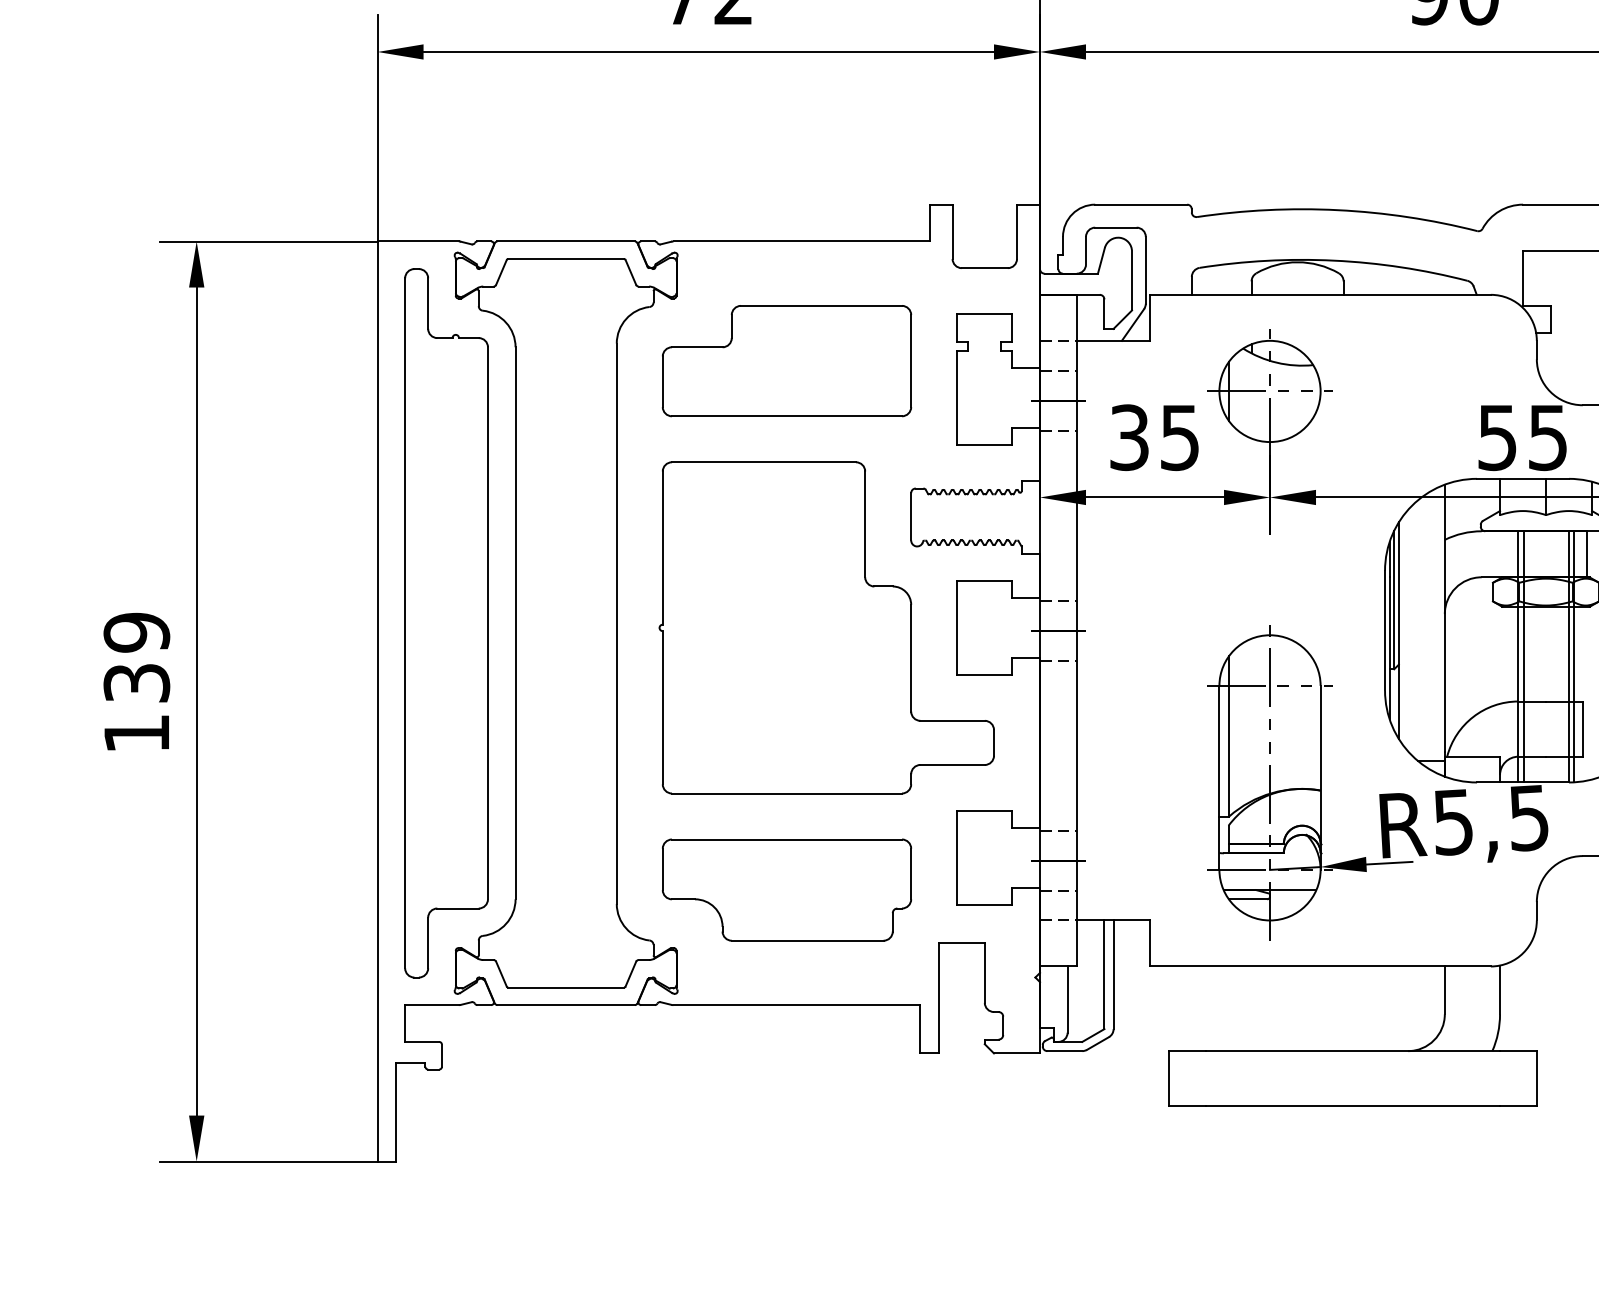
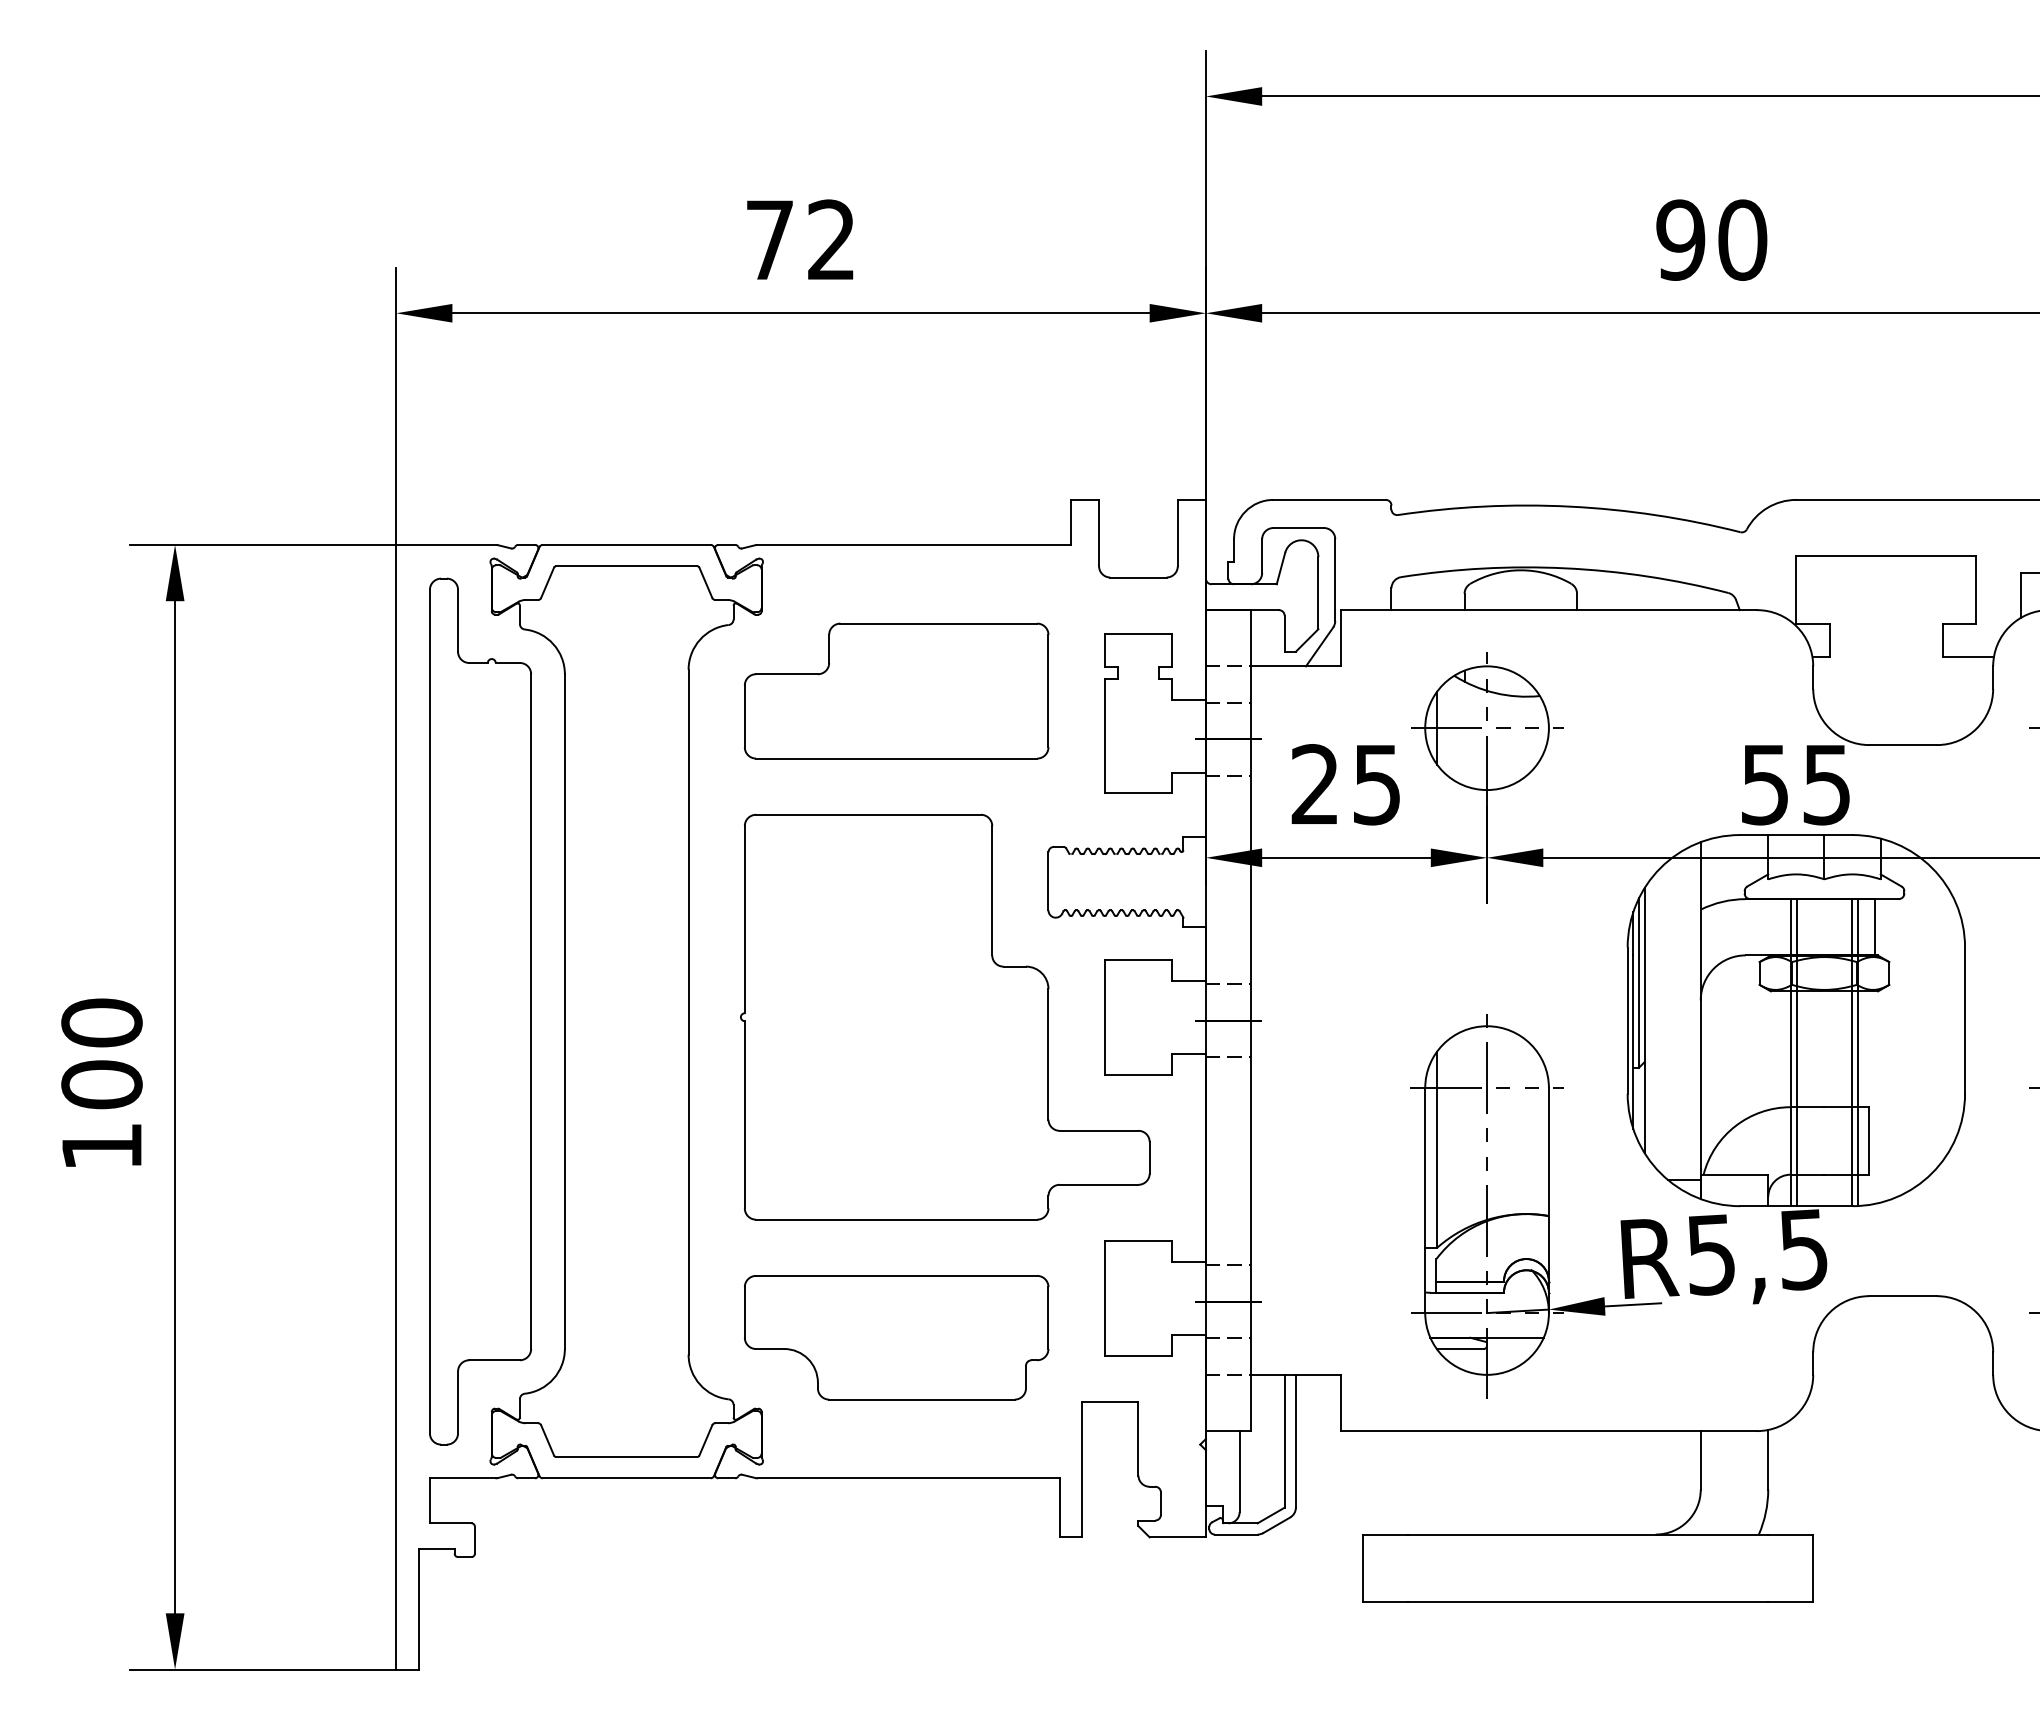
text: (1128, 437) -> (1314, 784), 35 -> 25
text: (136, 657) -> (101, 1053), 139 -> 100

